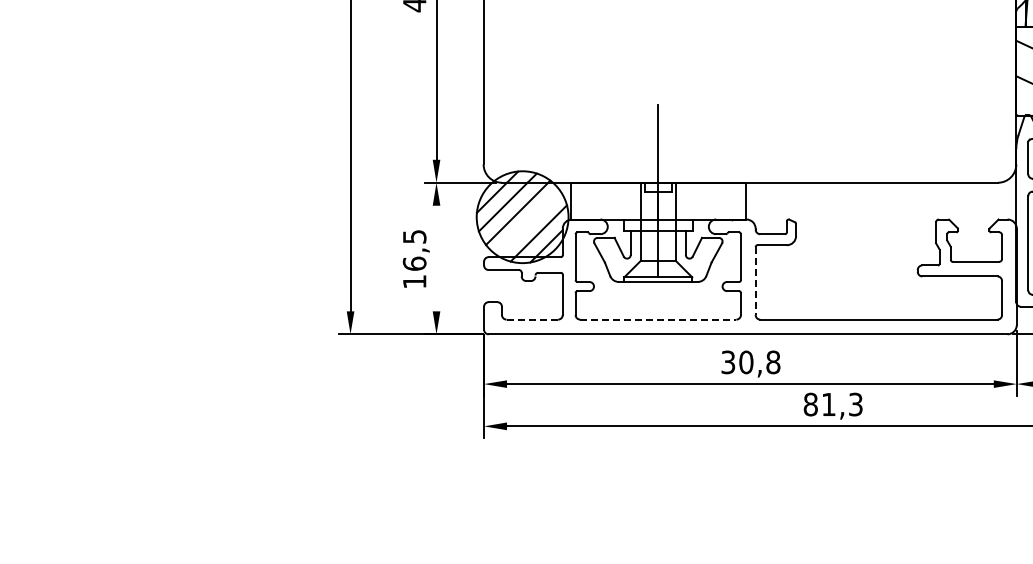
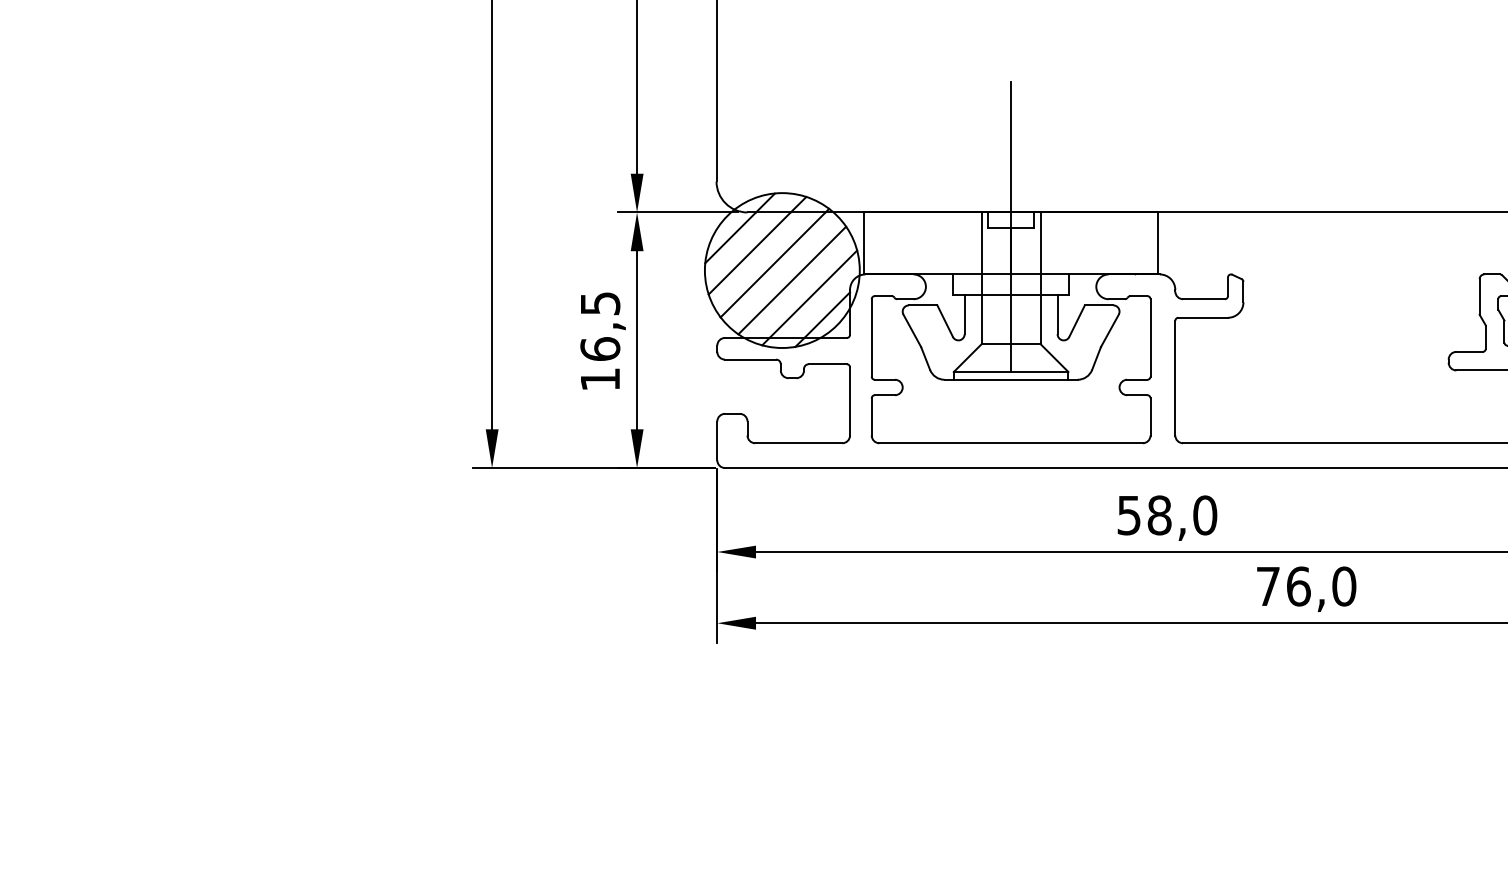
line: (528, 223) -> (792, 281), added
line: (436, 258) -> (637, 340), added
line: (755, 281) -> (1175, 378), dashed -> solid
line: (532, 319) -> (798, 443), dashed -> solid
line: (658, 319) -> (1011, 443), dashed -> solid
text: (751, 361) -> (1168, 513), 30,8 -> 58,0
text: (832, 404) -> (1304, 586), 81,3 -> 76,0

